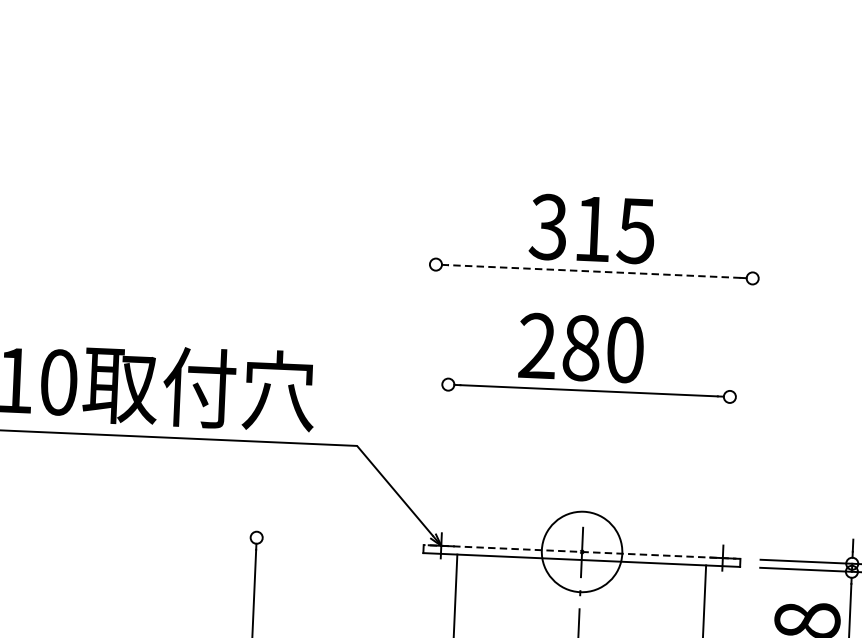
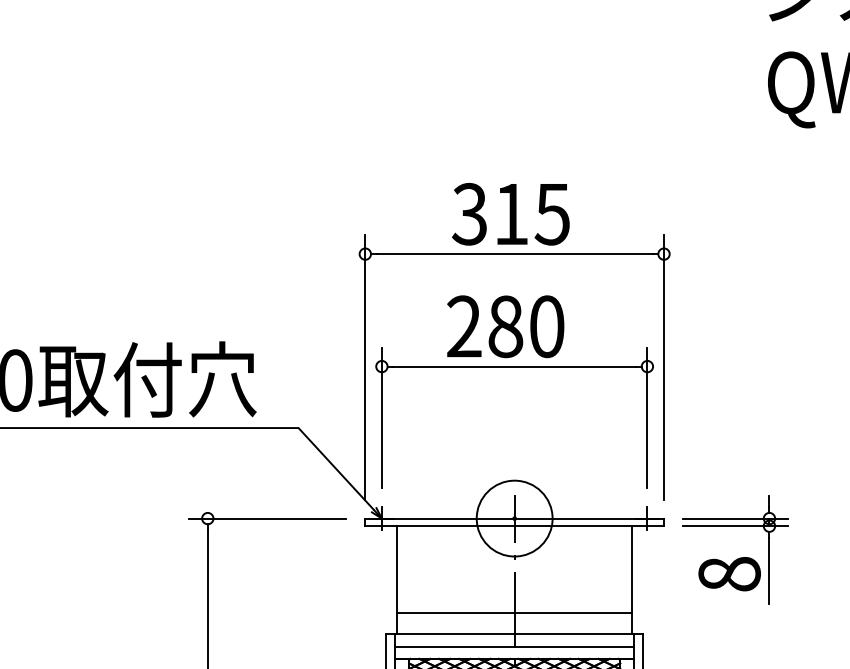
line: (594, 271) -> (514, 254), dashed -> solid
line: (430, 384) -> (365, 367), added
line: (747, 398) -> (664, 367), added
line: (445, 438) -> (381, 417), added
line: (727, 450) -> (647, 417), added
line: (319, 540) -> (267, 518), added
line: (581, 551) -> (514, 518), dashed -> solid

